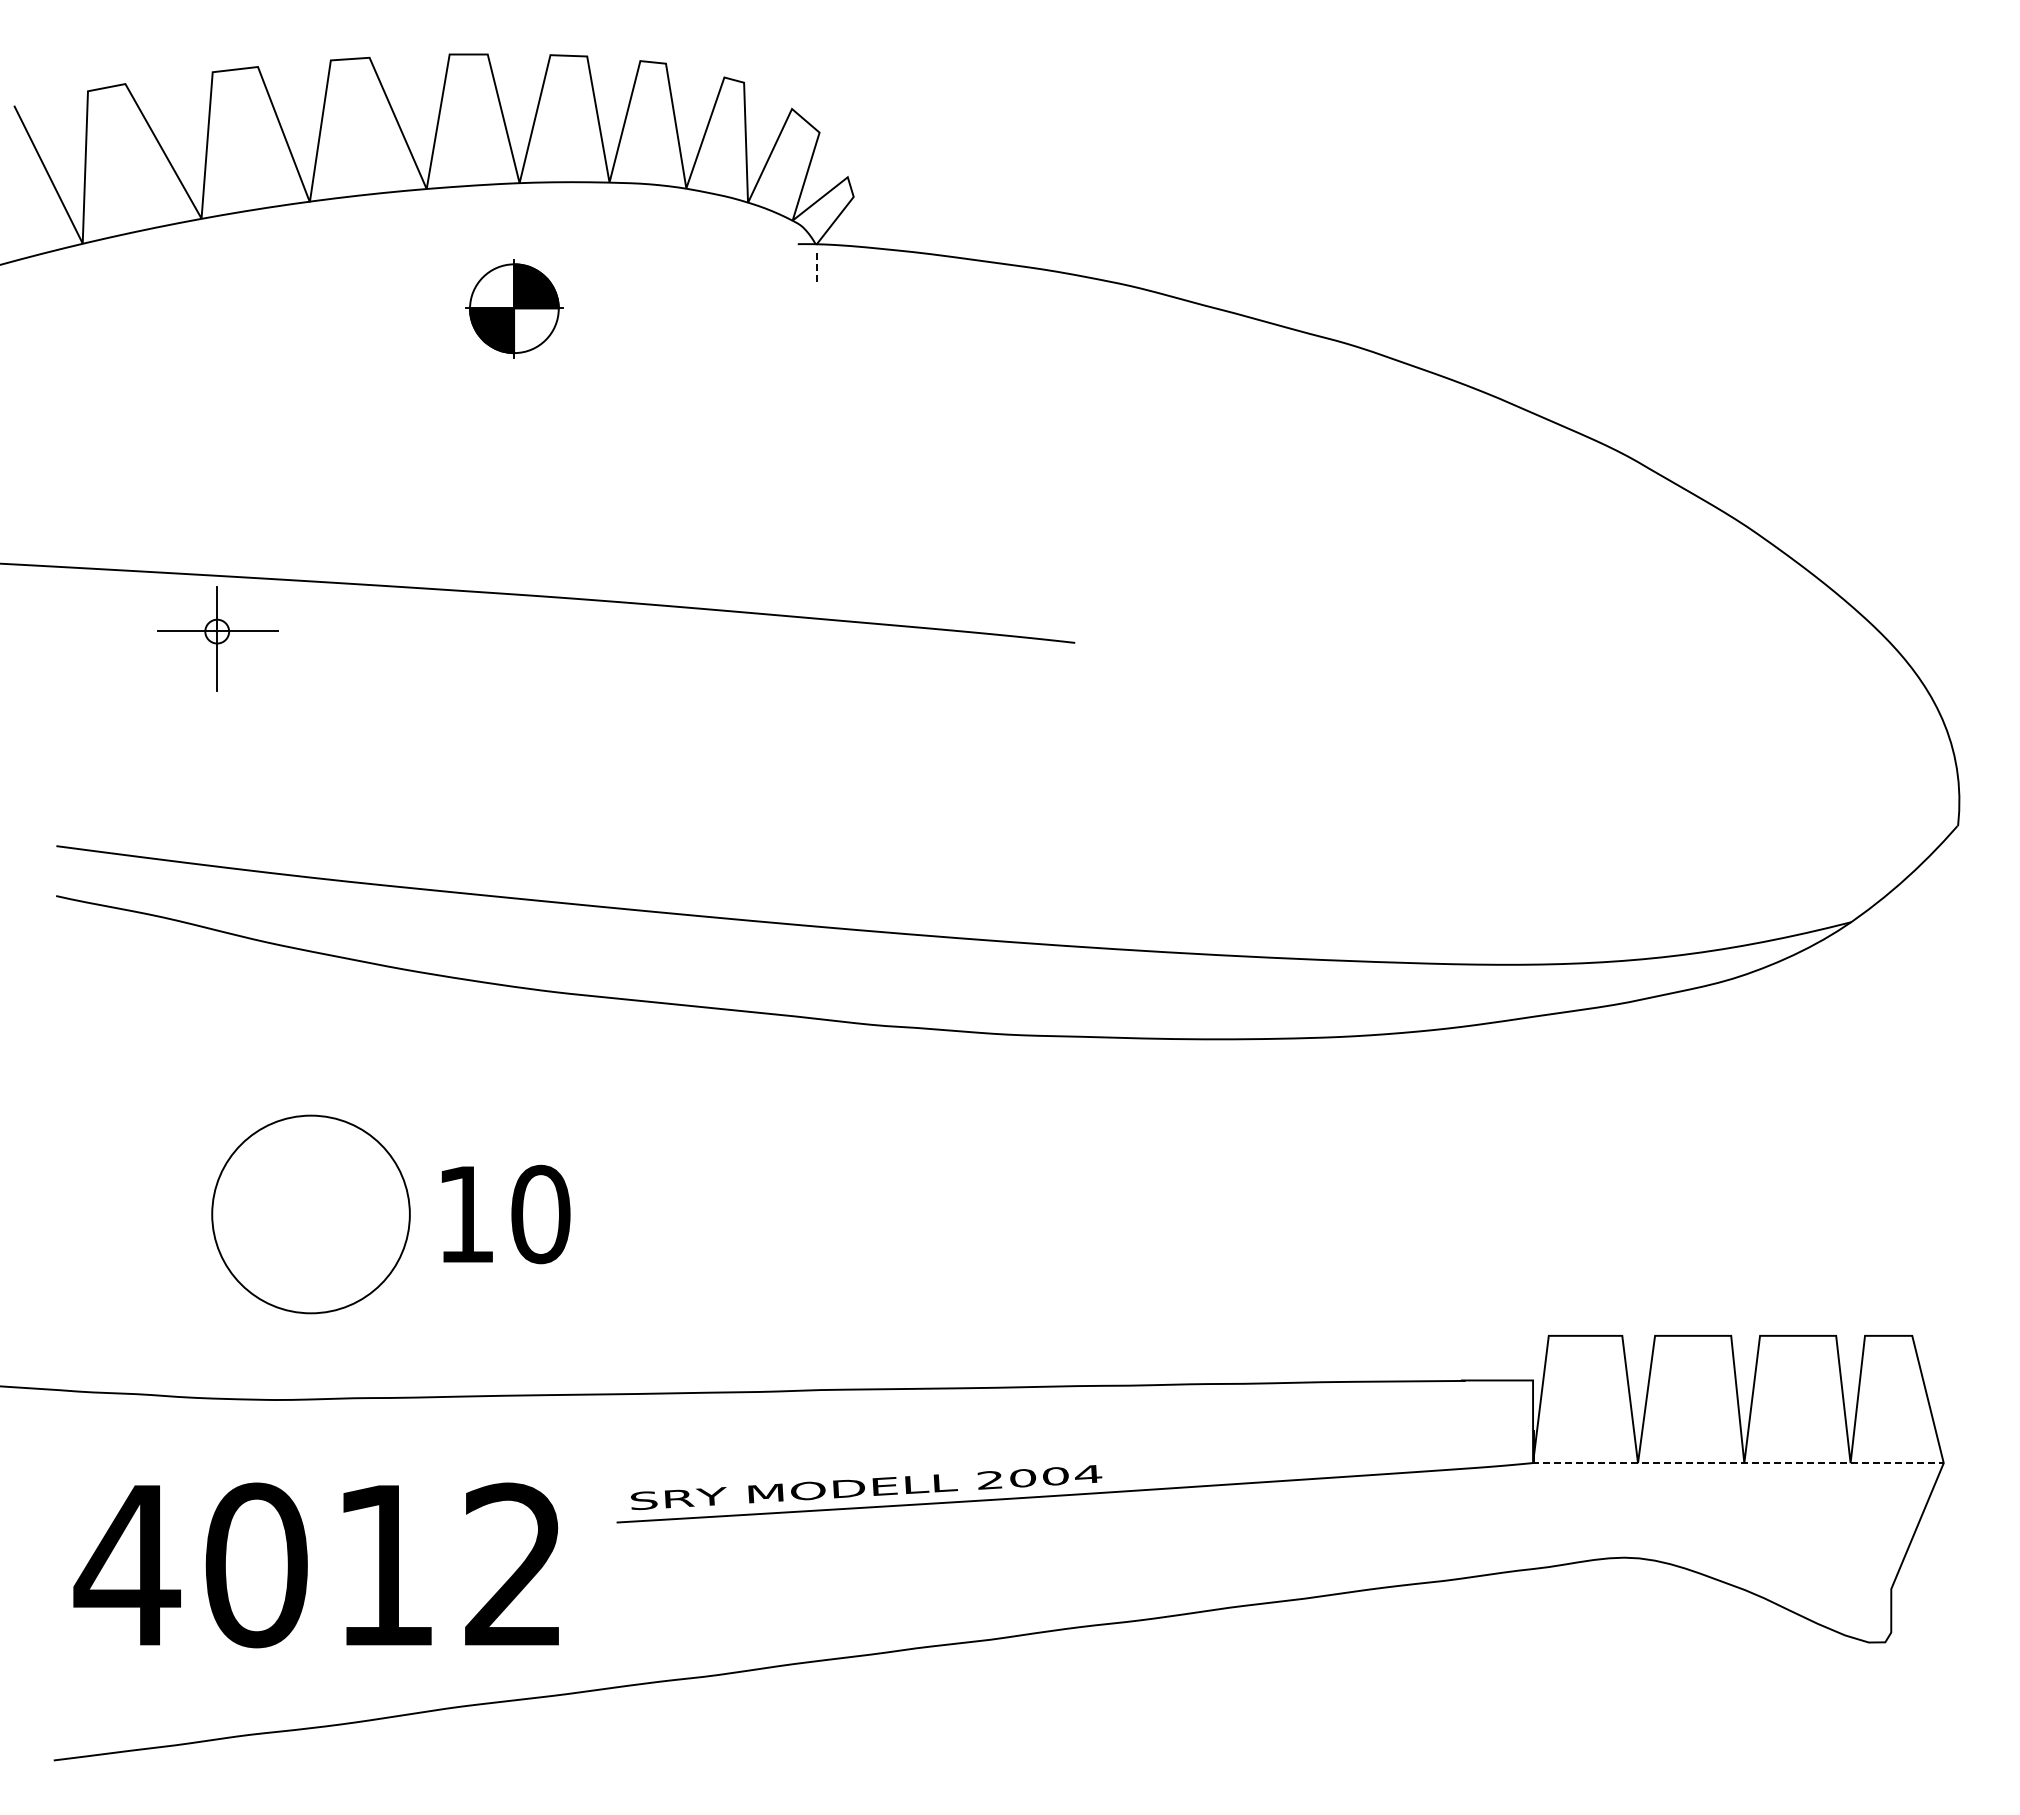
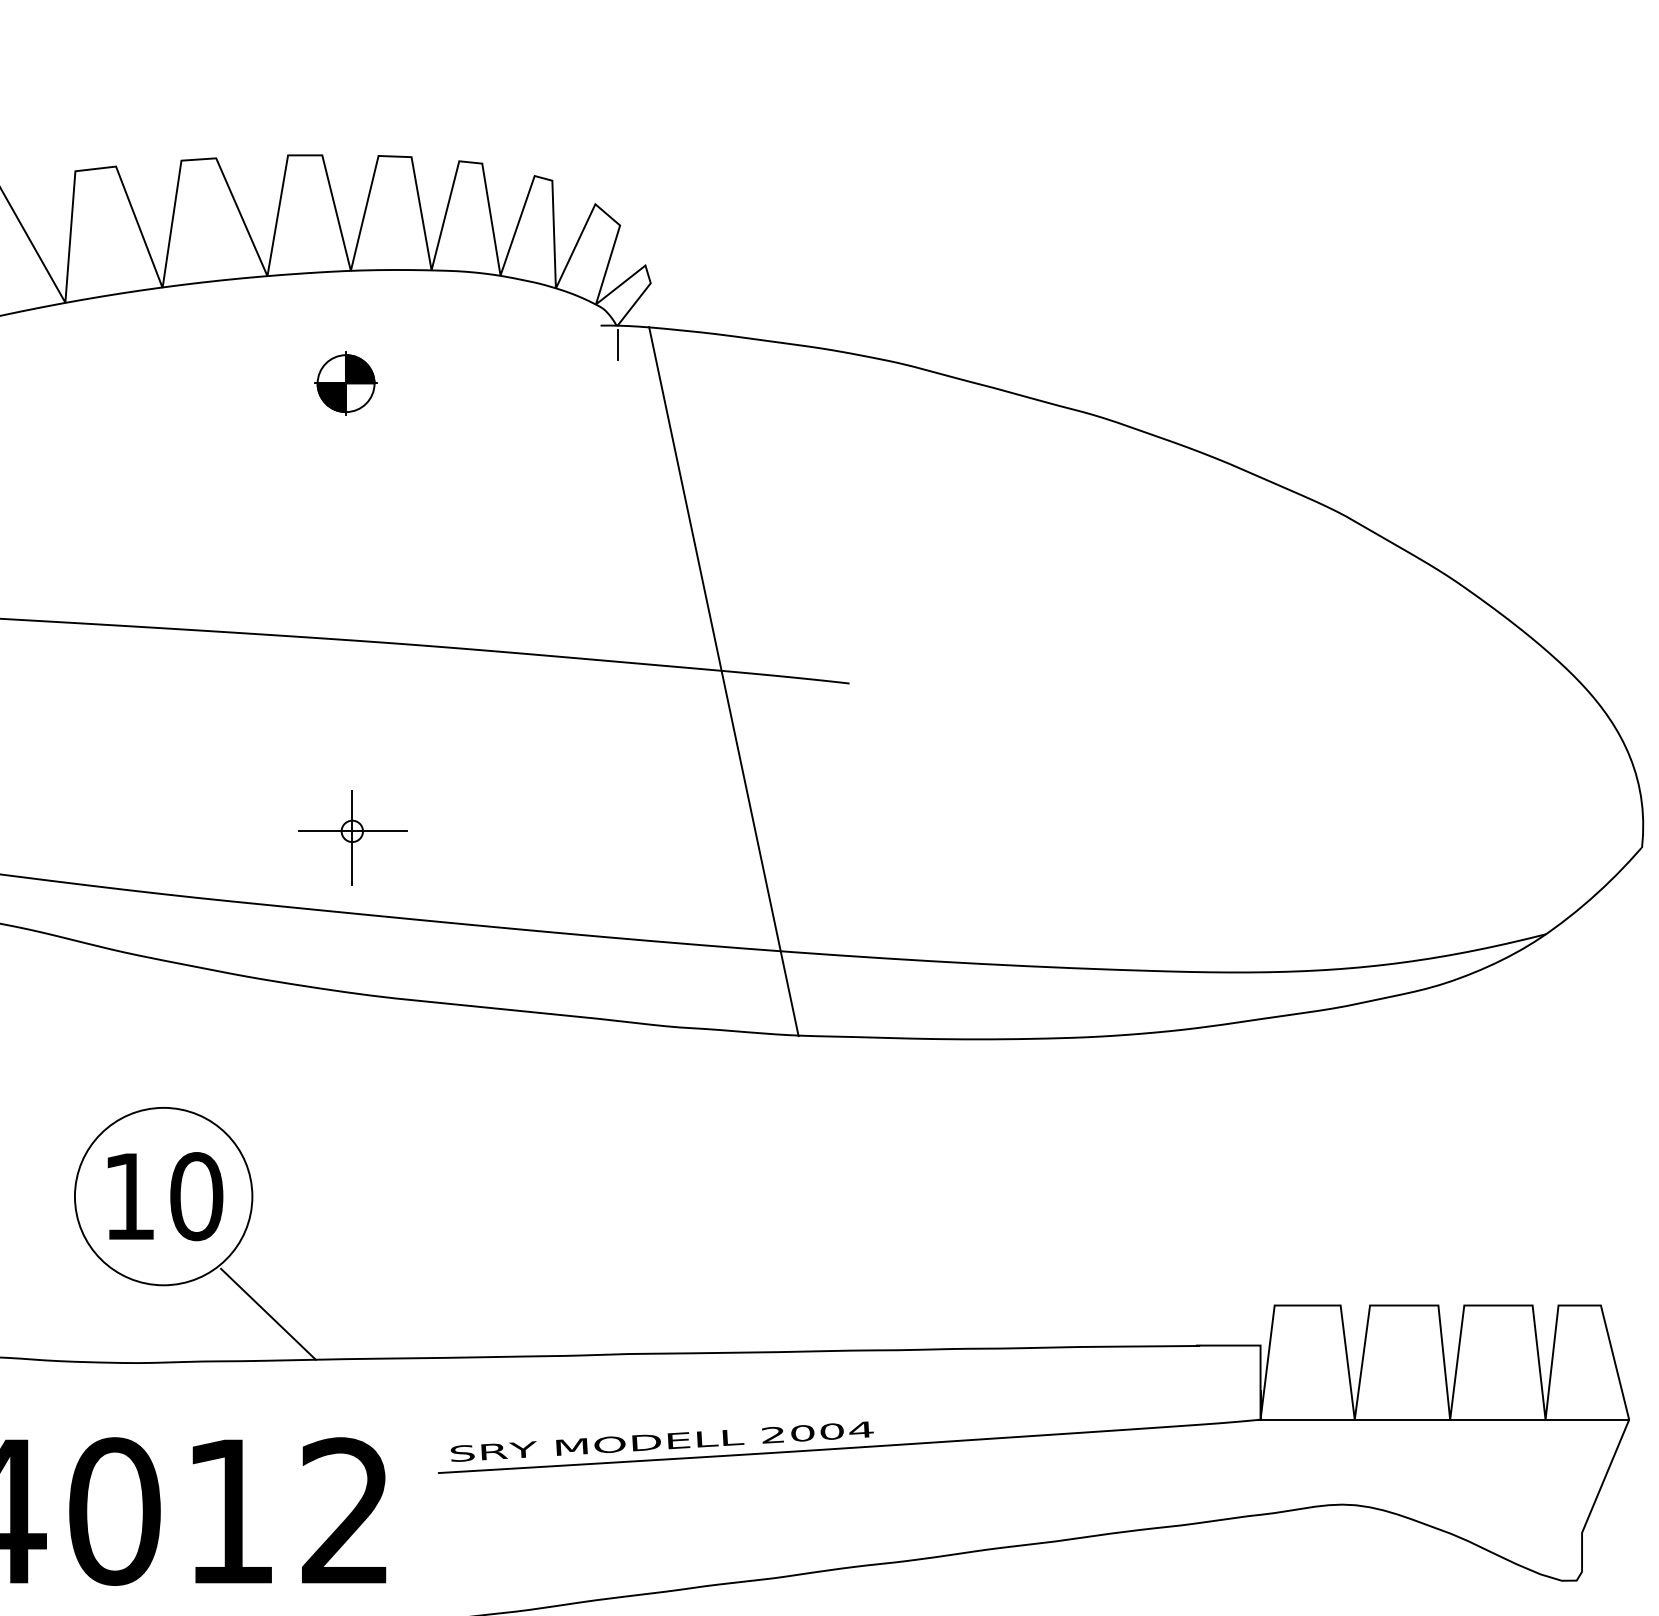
line: (816, 265) -> (617, 344), dashed -> solid
part: (513, 308) -> (345, 383), size x0.71
part: (217, 638) -> (352, 837), moved
line: (934, 640) -> (723, 681), added
text: (505, 1214) -> (164, 1196), moved
line: (427, 1345) -> (268, 1314), added
line: (1737, 1463) -> (1444, 1420), dashed -> solid

